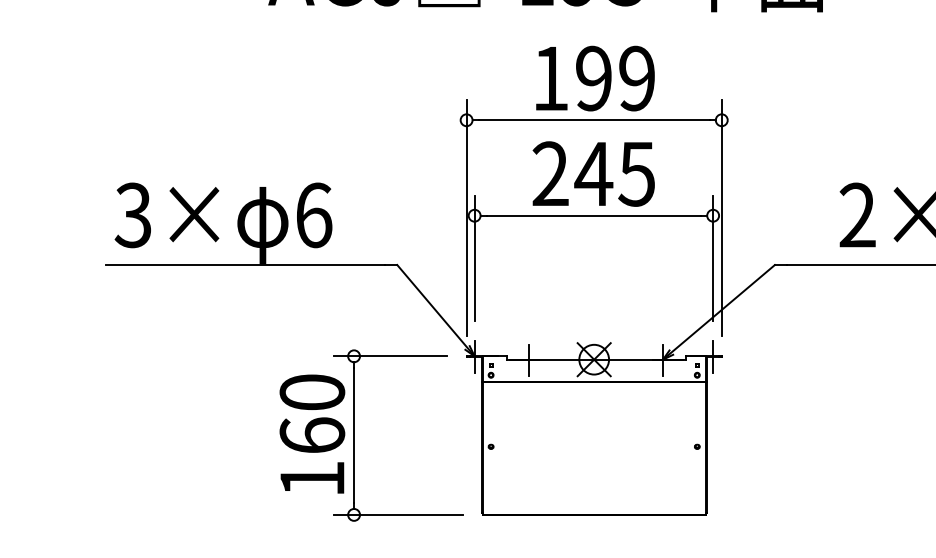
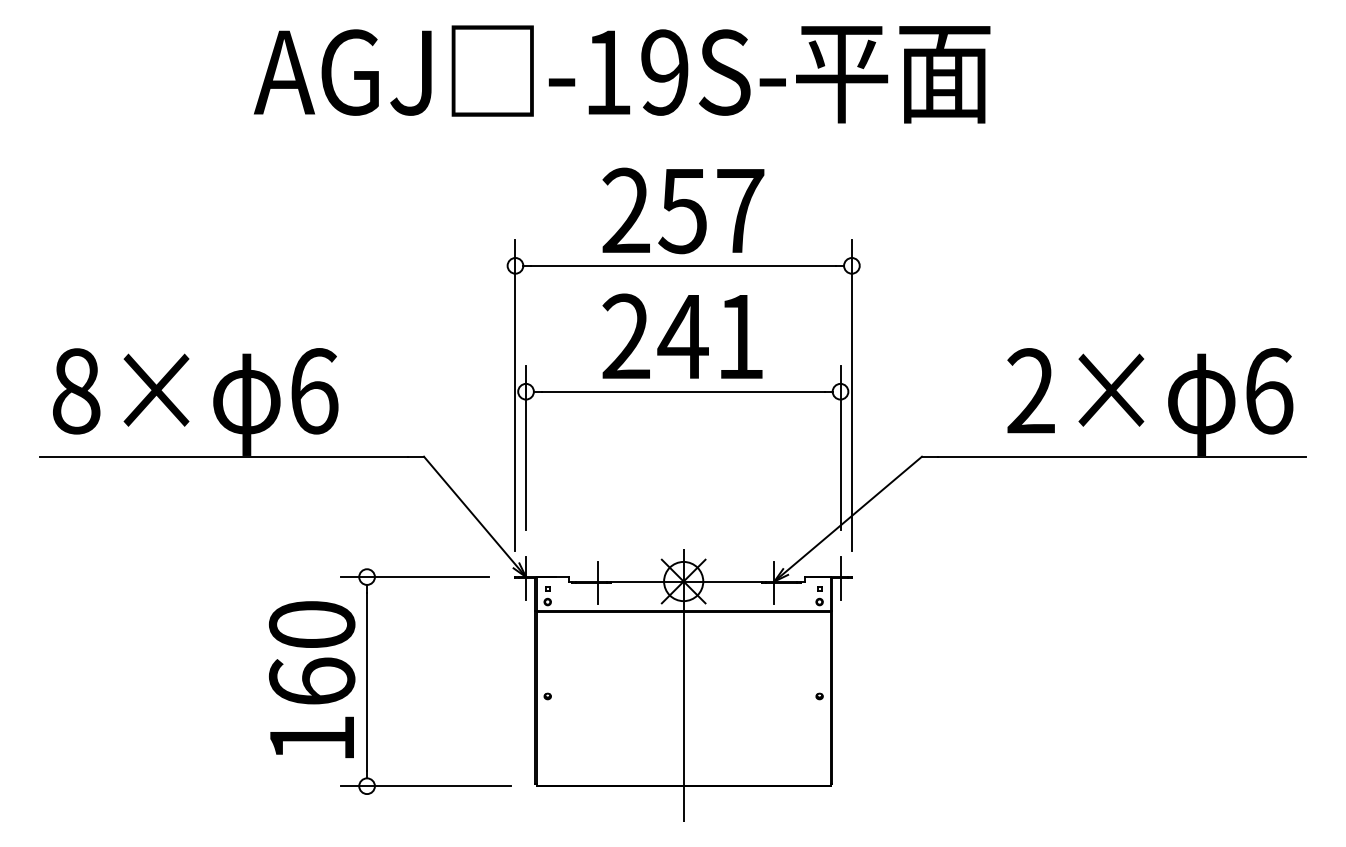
text: (594, 78) -> (683, 210), 199 -> 257
text: (636, 174) -> (739, 337), 245 -> 241
text: (132, 215) -> (75, 391), 3× -> 8×
line: (594, 437) -> (683, 684), added

